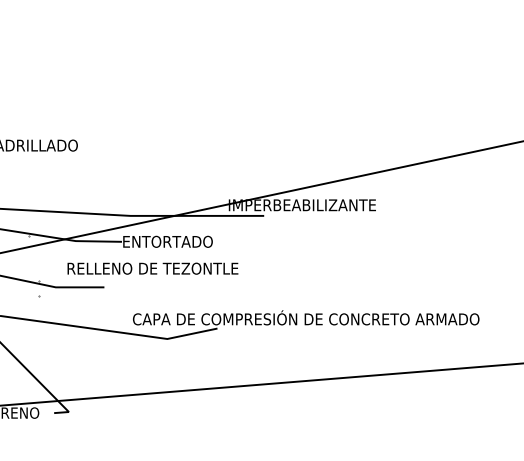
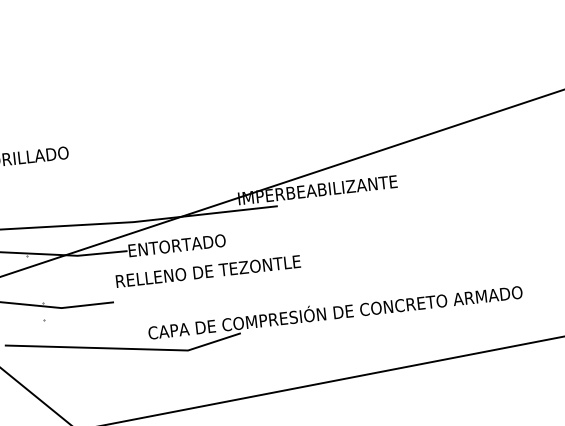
text: (152, 268) -> (207, 271), moved

